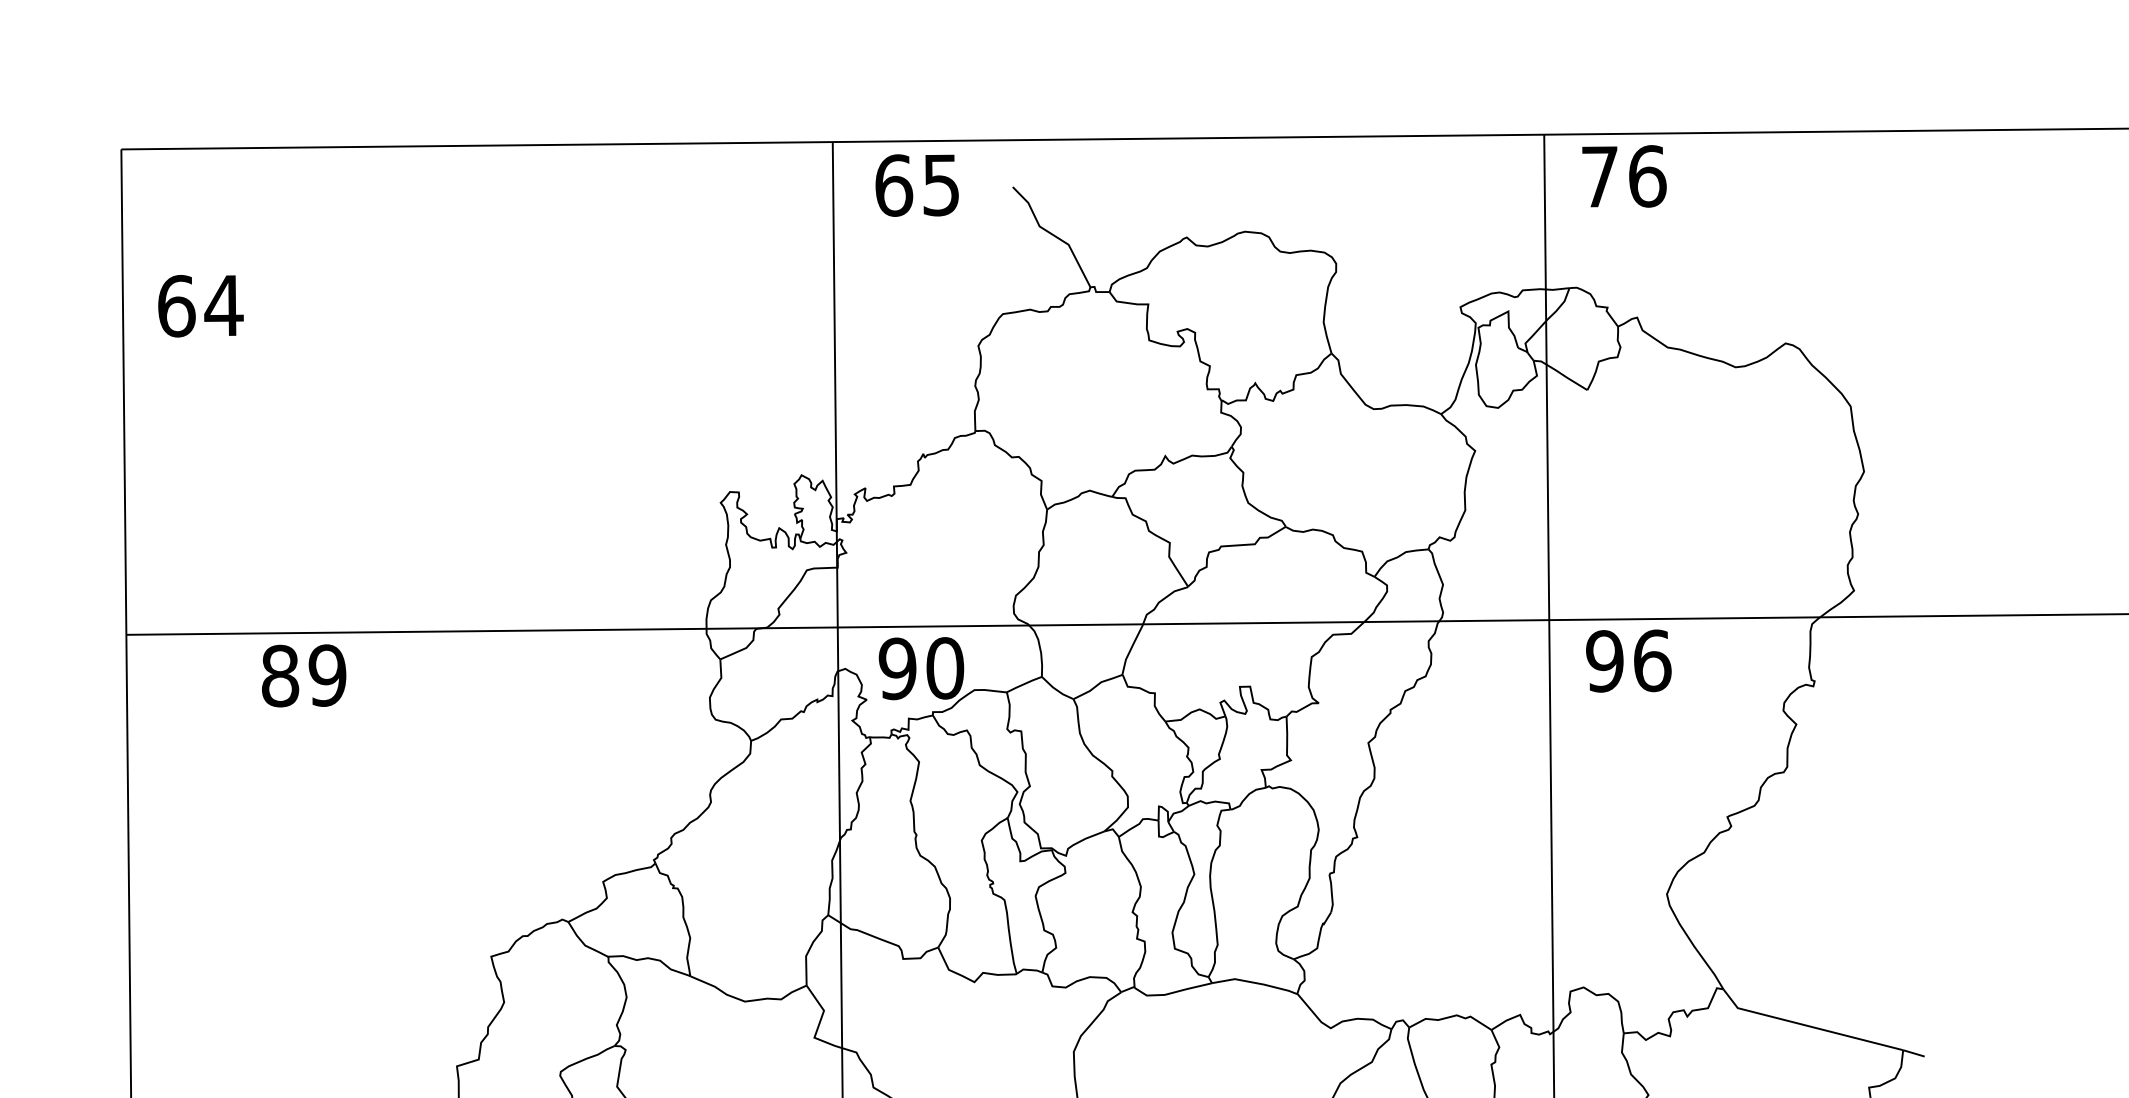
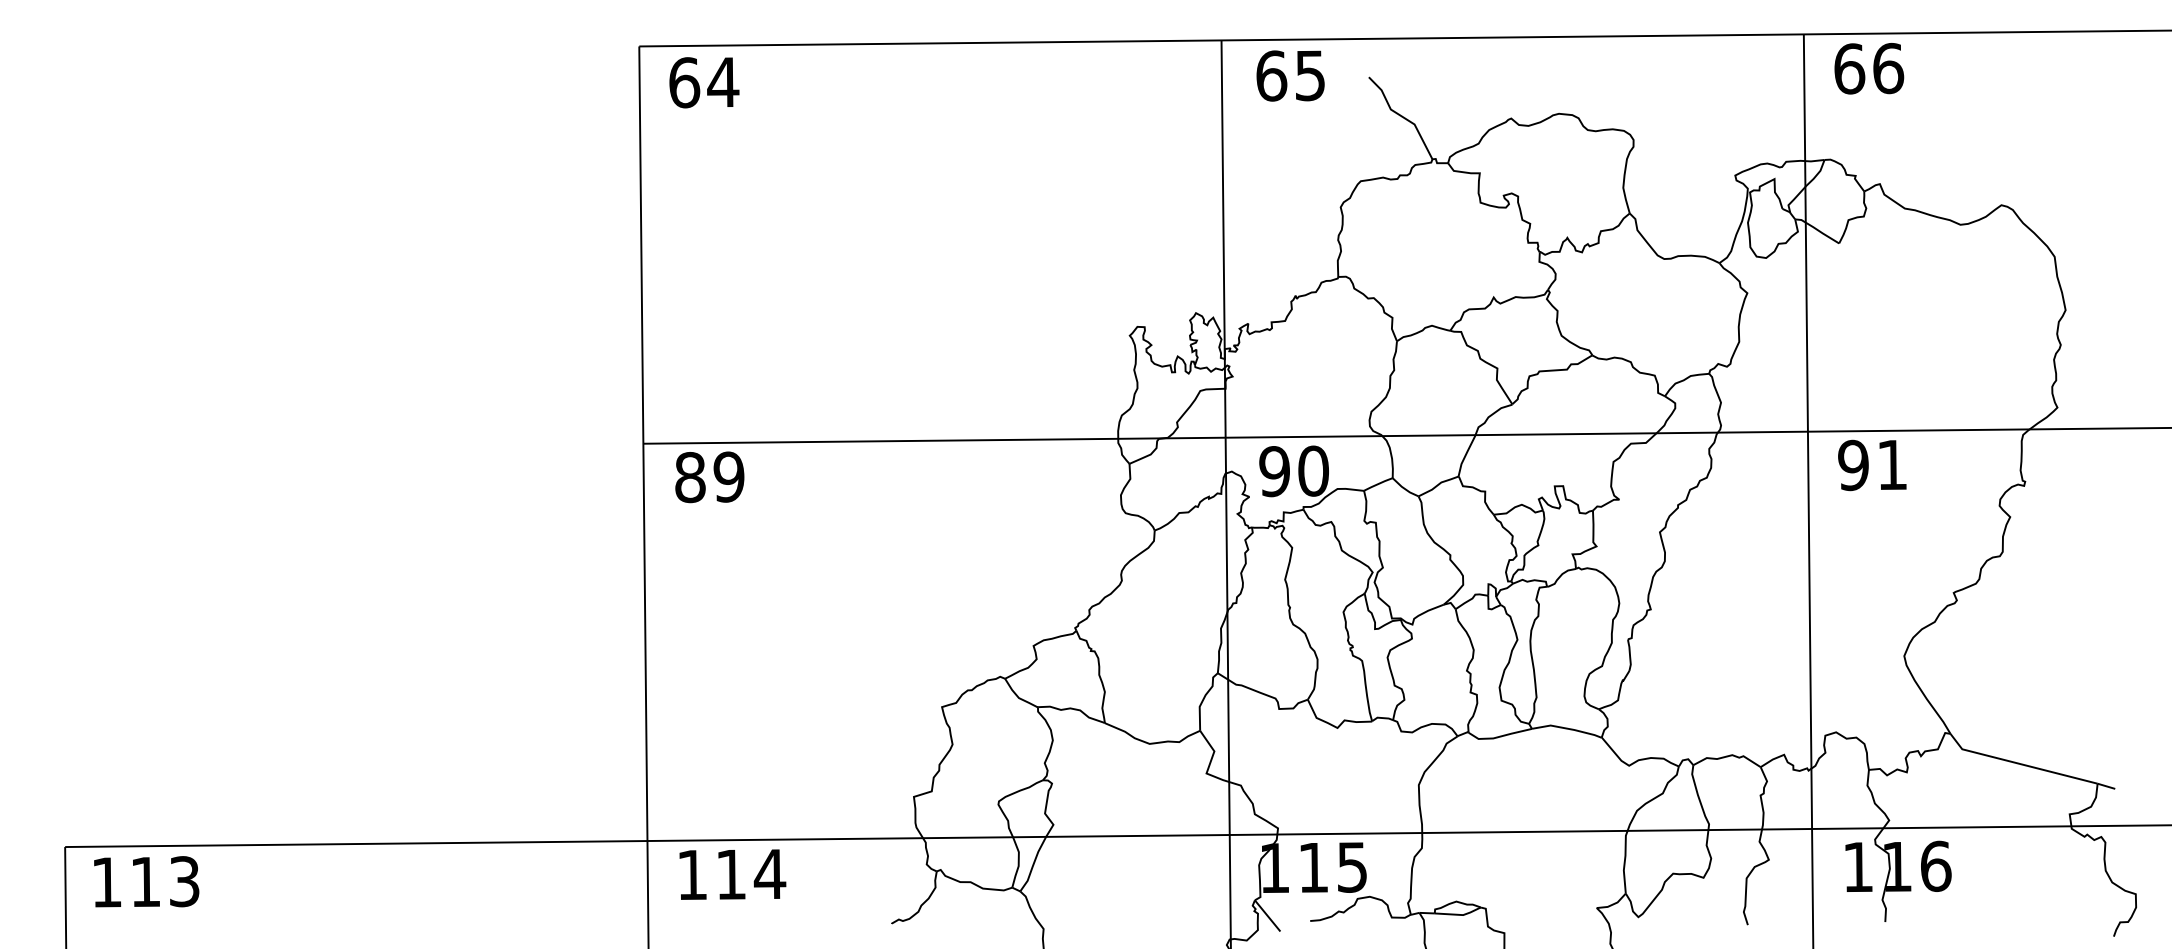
text: (1600, 176) -> (1849, 68), 76 -> 66
text: (201, 305) -> (704, 82), moved
text: (1652, 660) -> (1892, 464), 96 -> 91
text: (303, 676) -> (709, 477), moved

